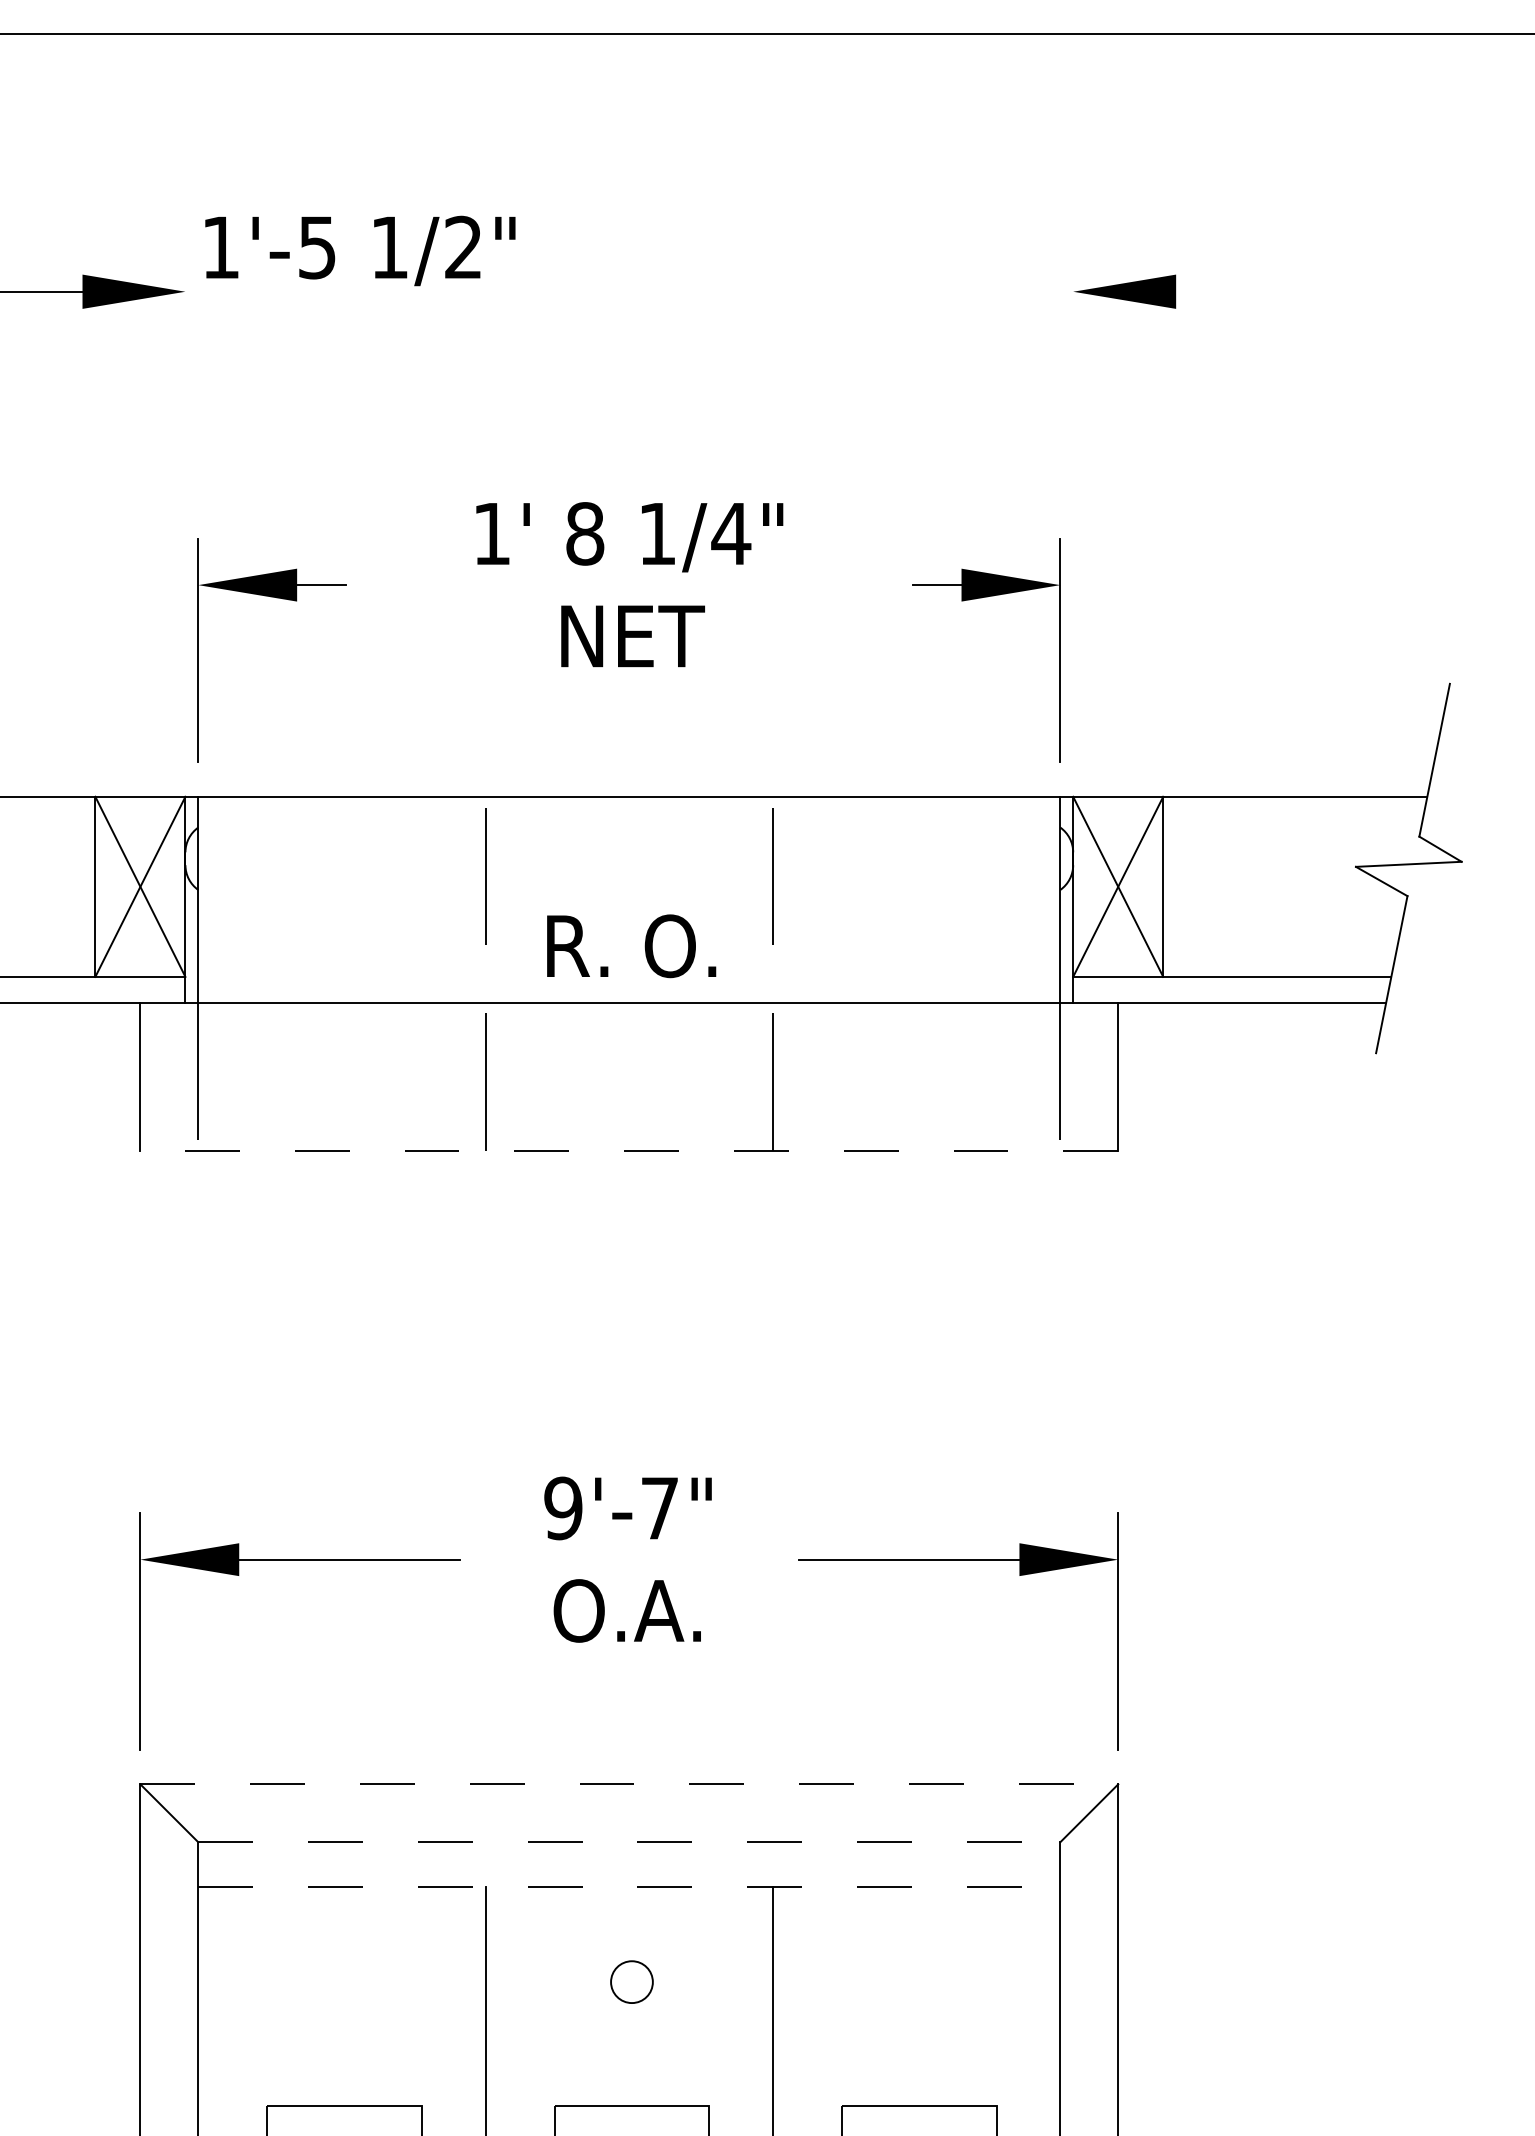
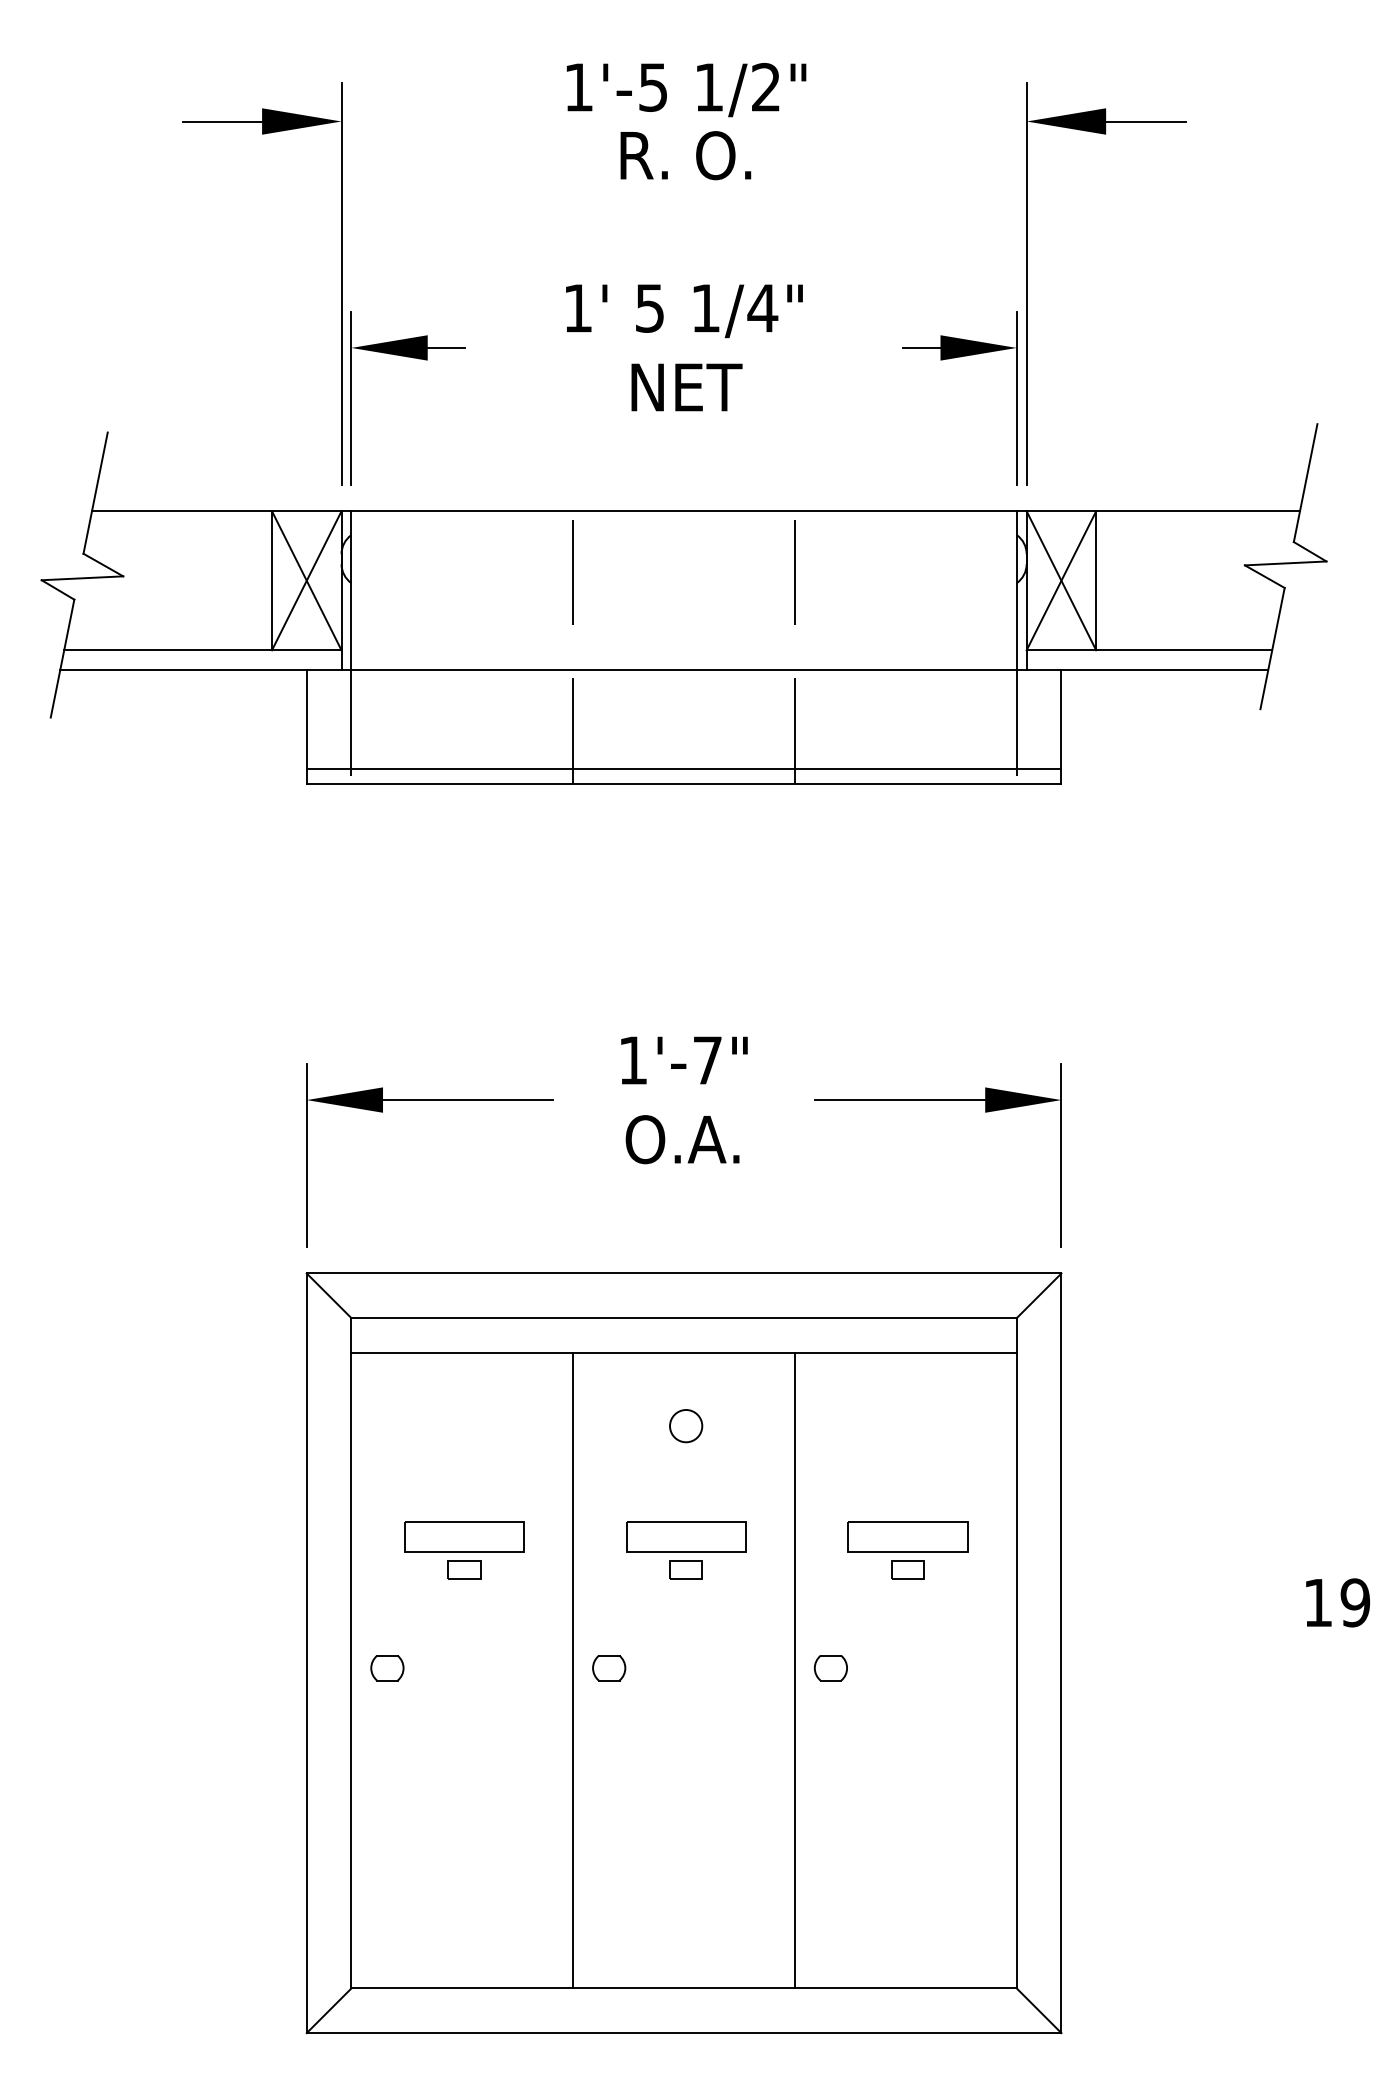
text: (360, 251) -> (686, 90), moved
line: (1227, 291) -> (1145, 121), added
line: (185, 501) -> (341, 283), added
line: (1072, 501) -> (1026, 283), added
text: (584, 532) -> (649, 307), 8 -> 5
text: (631, 946) -> (685, 155), moved
line: (628, 1131) -> (683, 769), added
line: (628, 1150) -> (683, 784), dashed -> solid
text: (562, 1508) -> (632, 1060), 9'-7" -> 1'-7"
line: (629, 1784) -> (684, 1273), dashed -> solid
line: (629, 1842) -> (684, 1318), dashed -> solid
line: (629, 1886) -> (684, 1352), dashed -> solid

